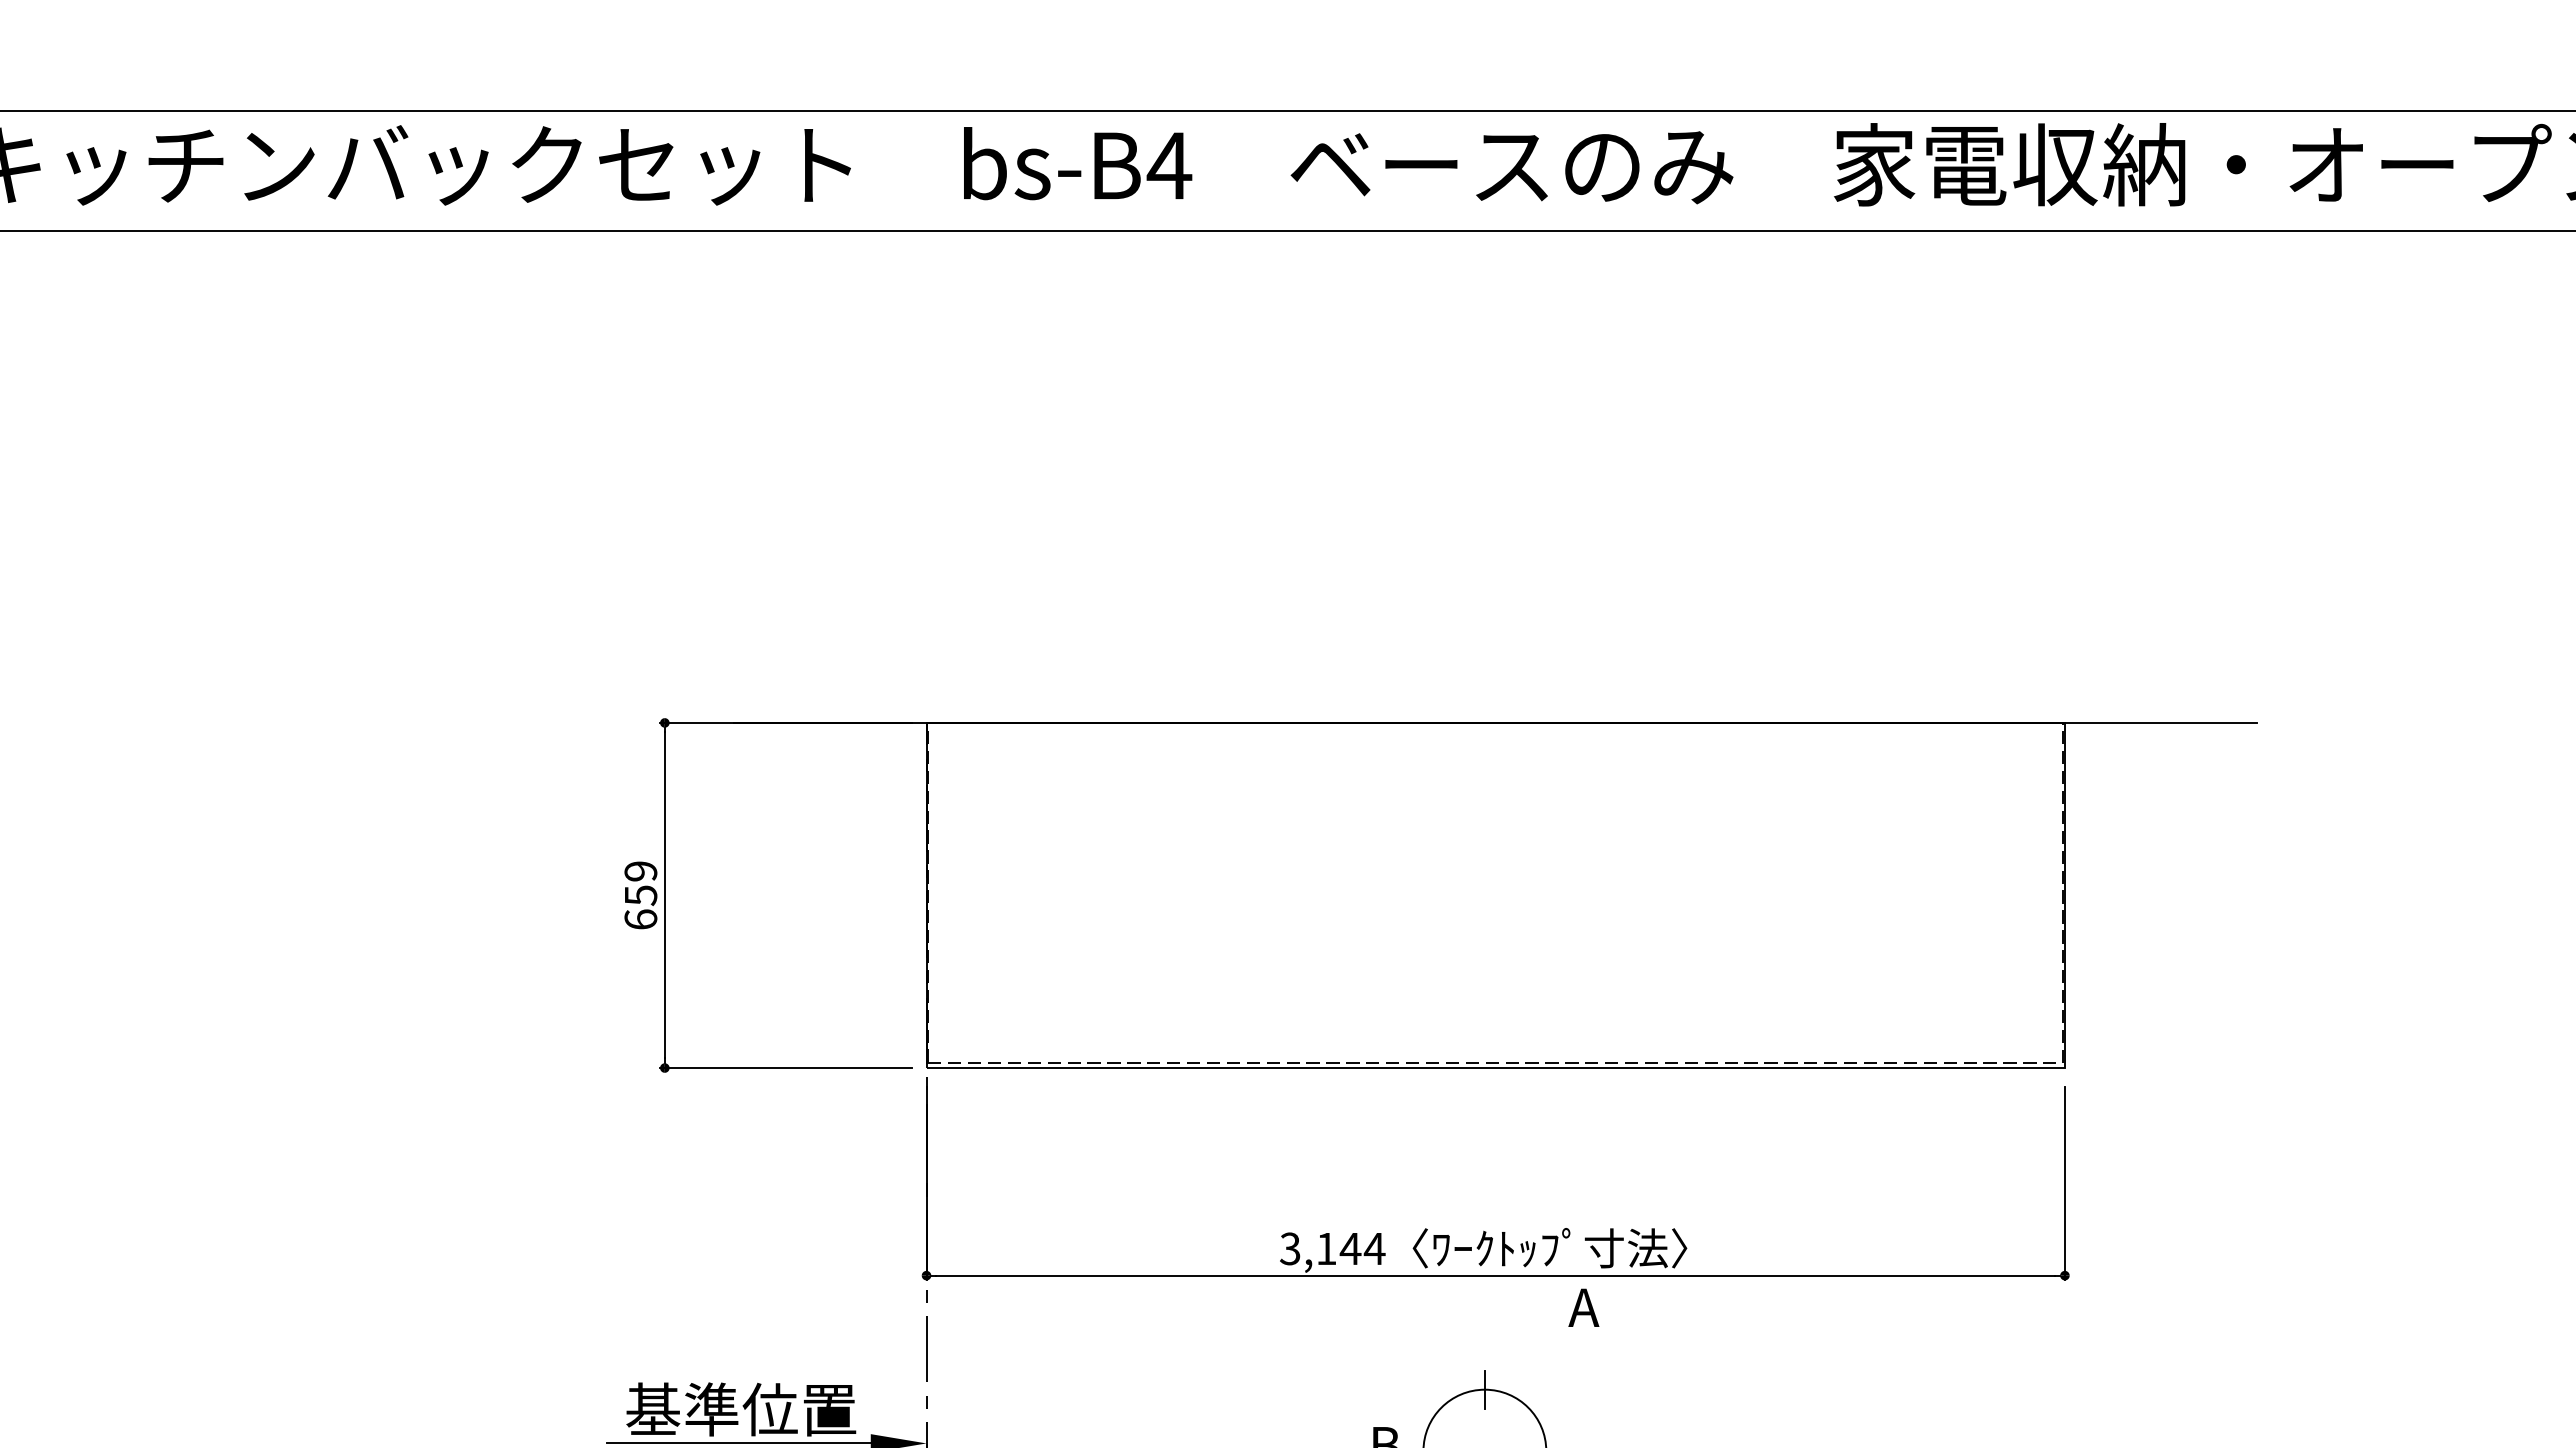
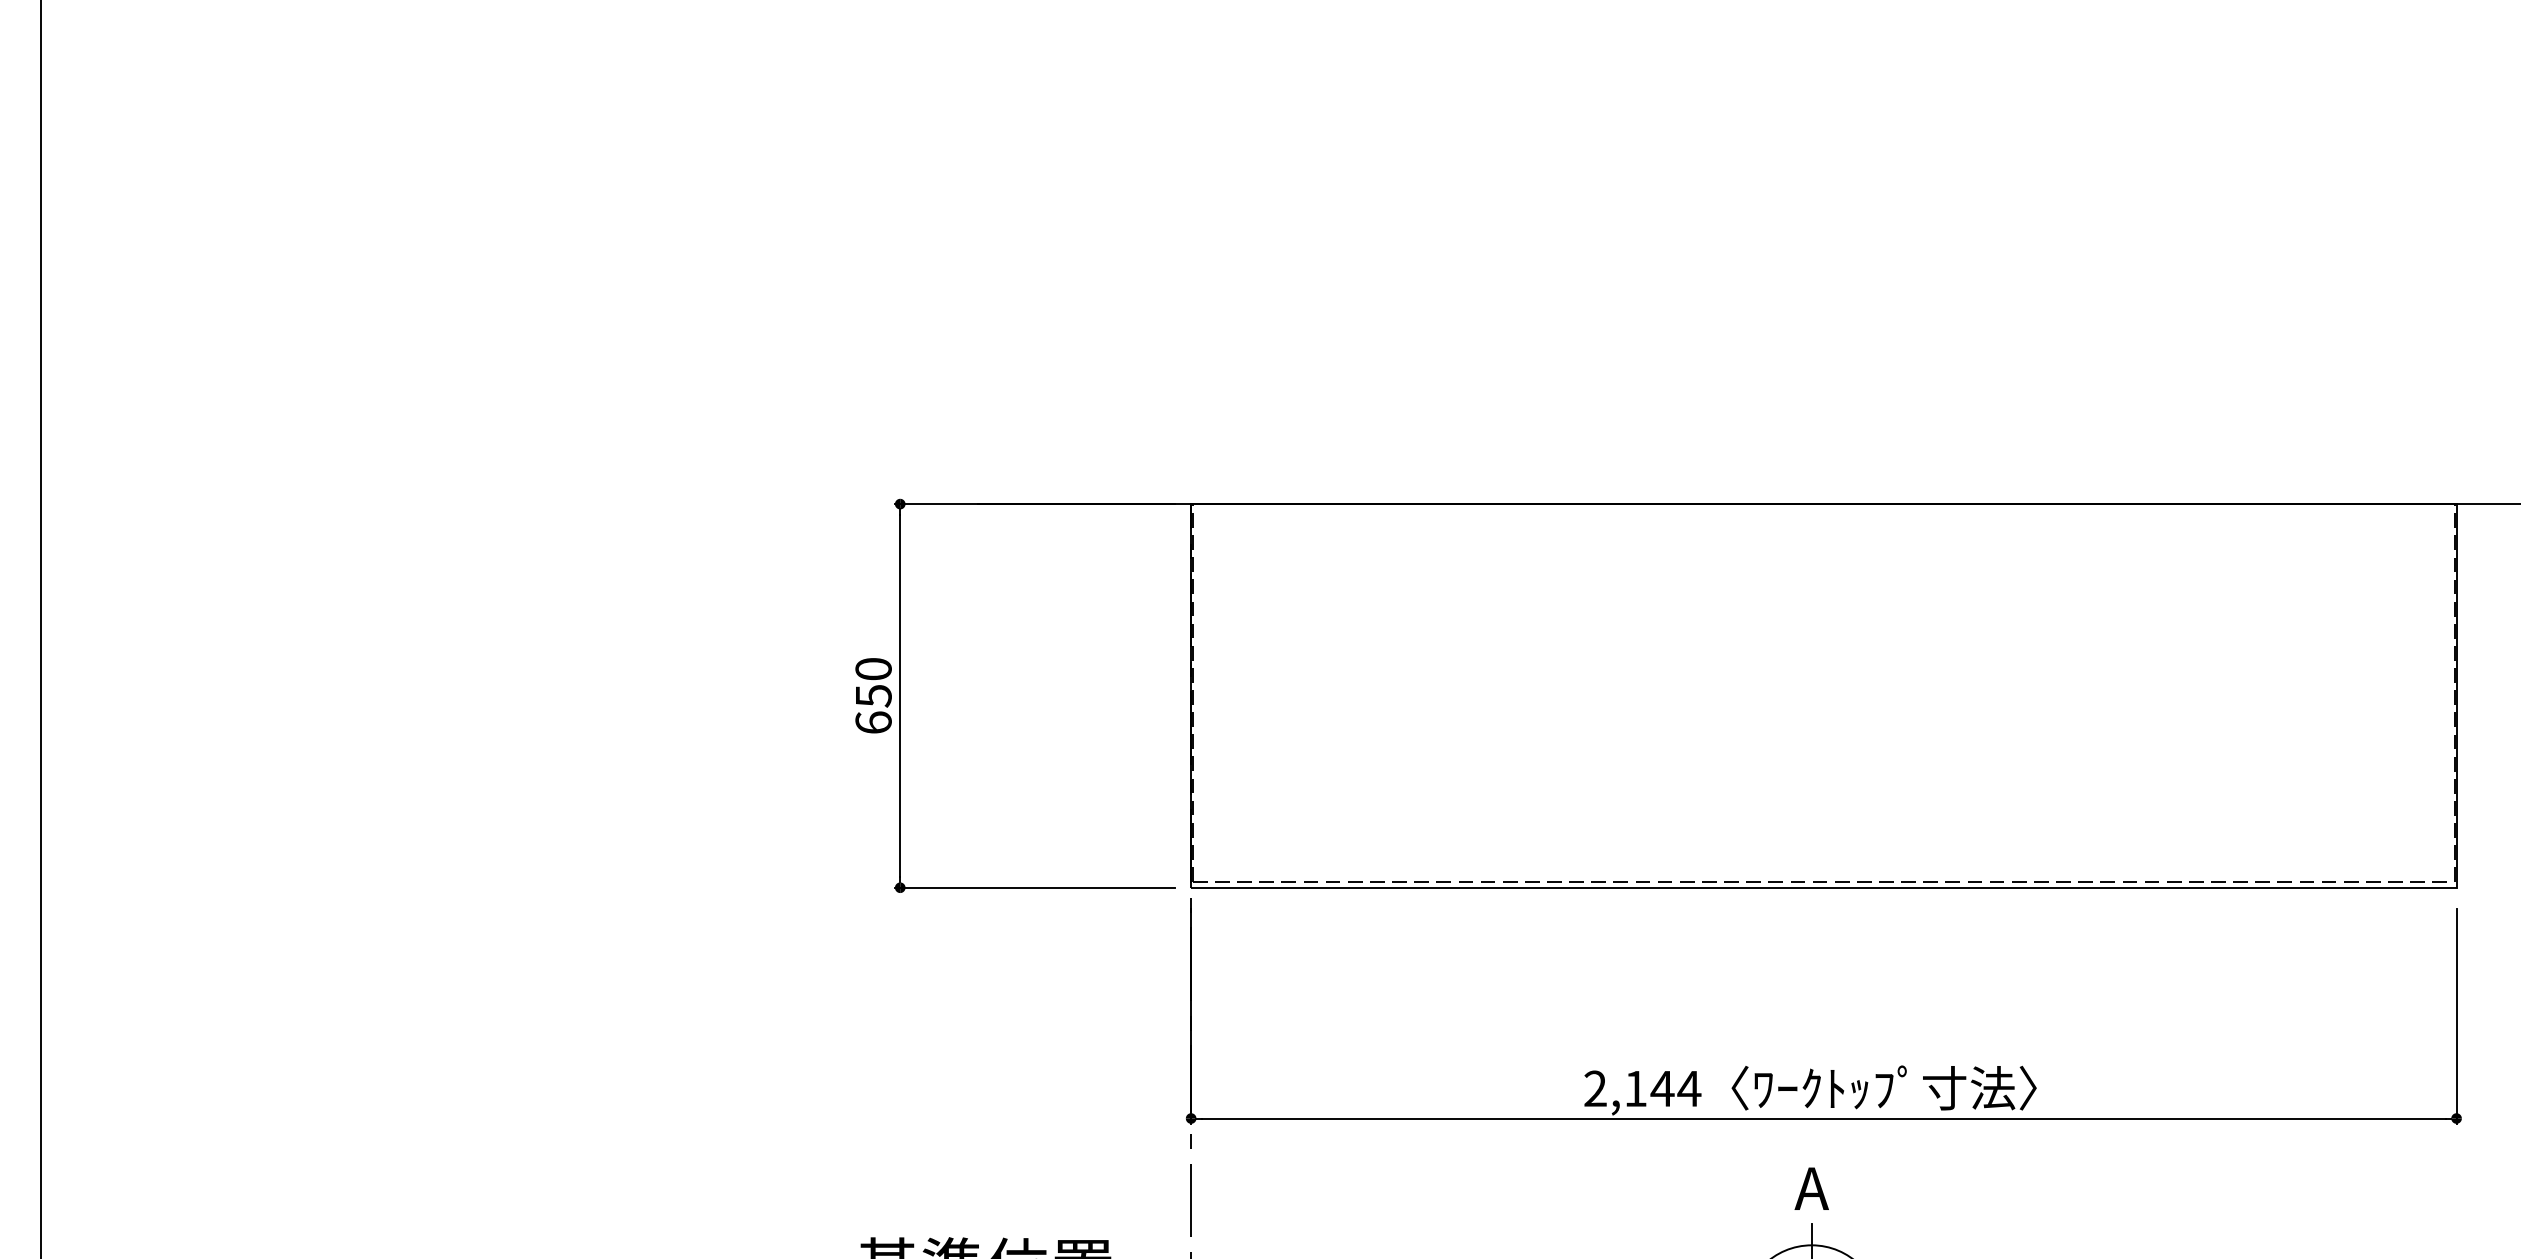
text: (640, 871) -> (873, 669), 659 -> 650
text: (1290, 1248) -> (1595, 1088), 3,144 -> 2,144
text: (1583, 1307) -> (1811, 1188), moved

